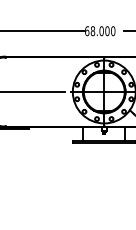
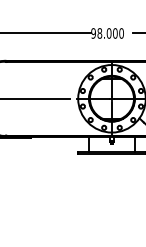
text: (87, 31) -> (93, 33), 68.000 -> 98.000

